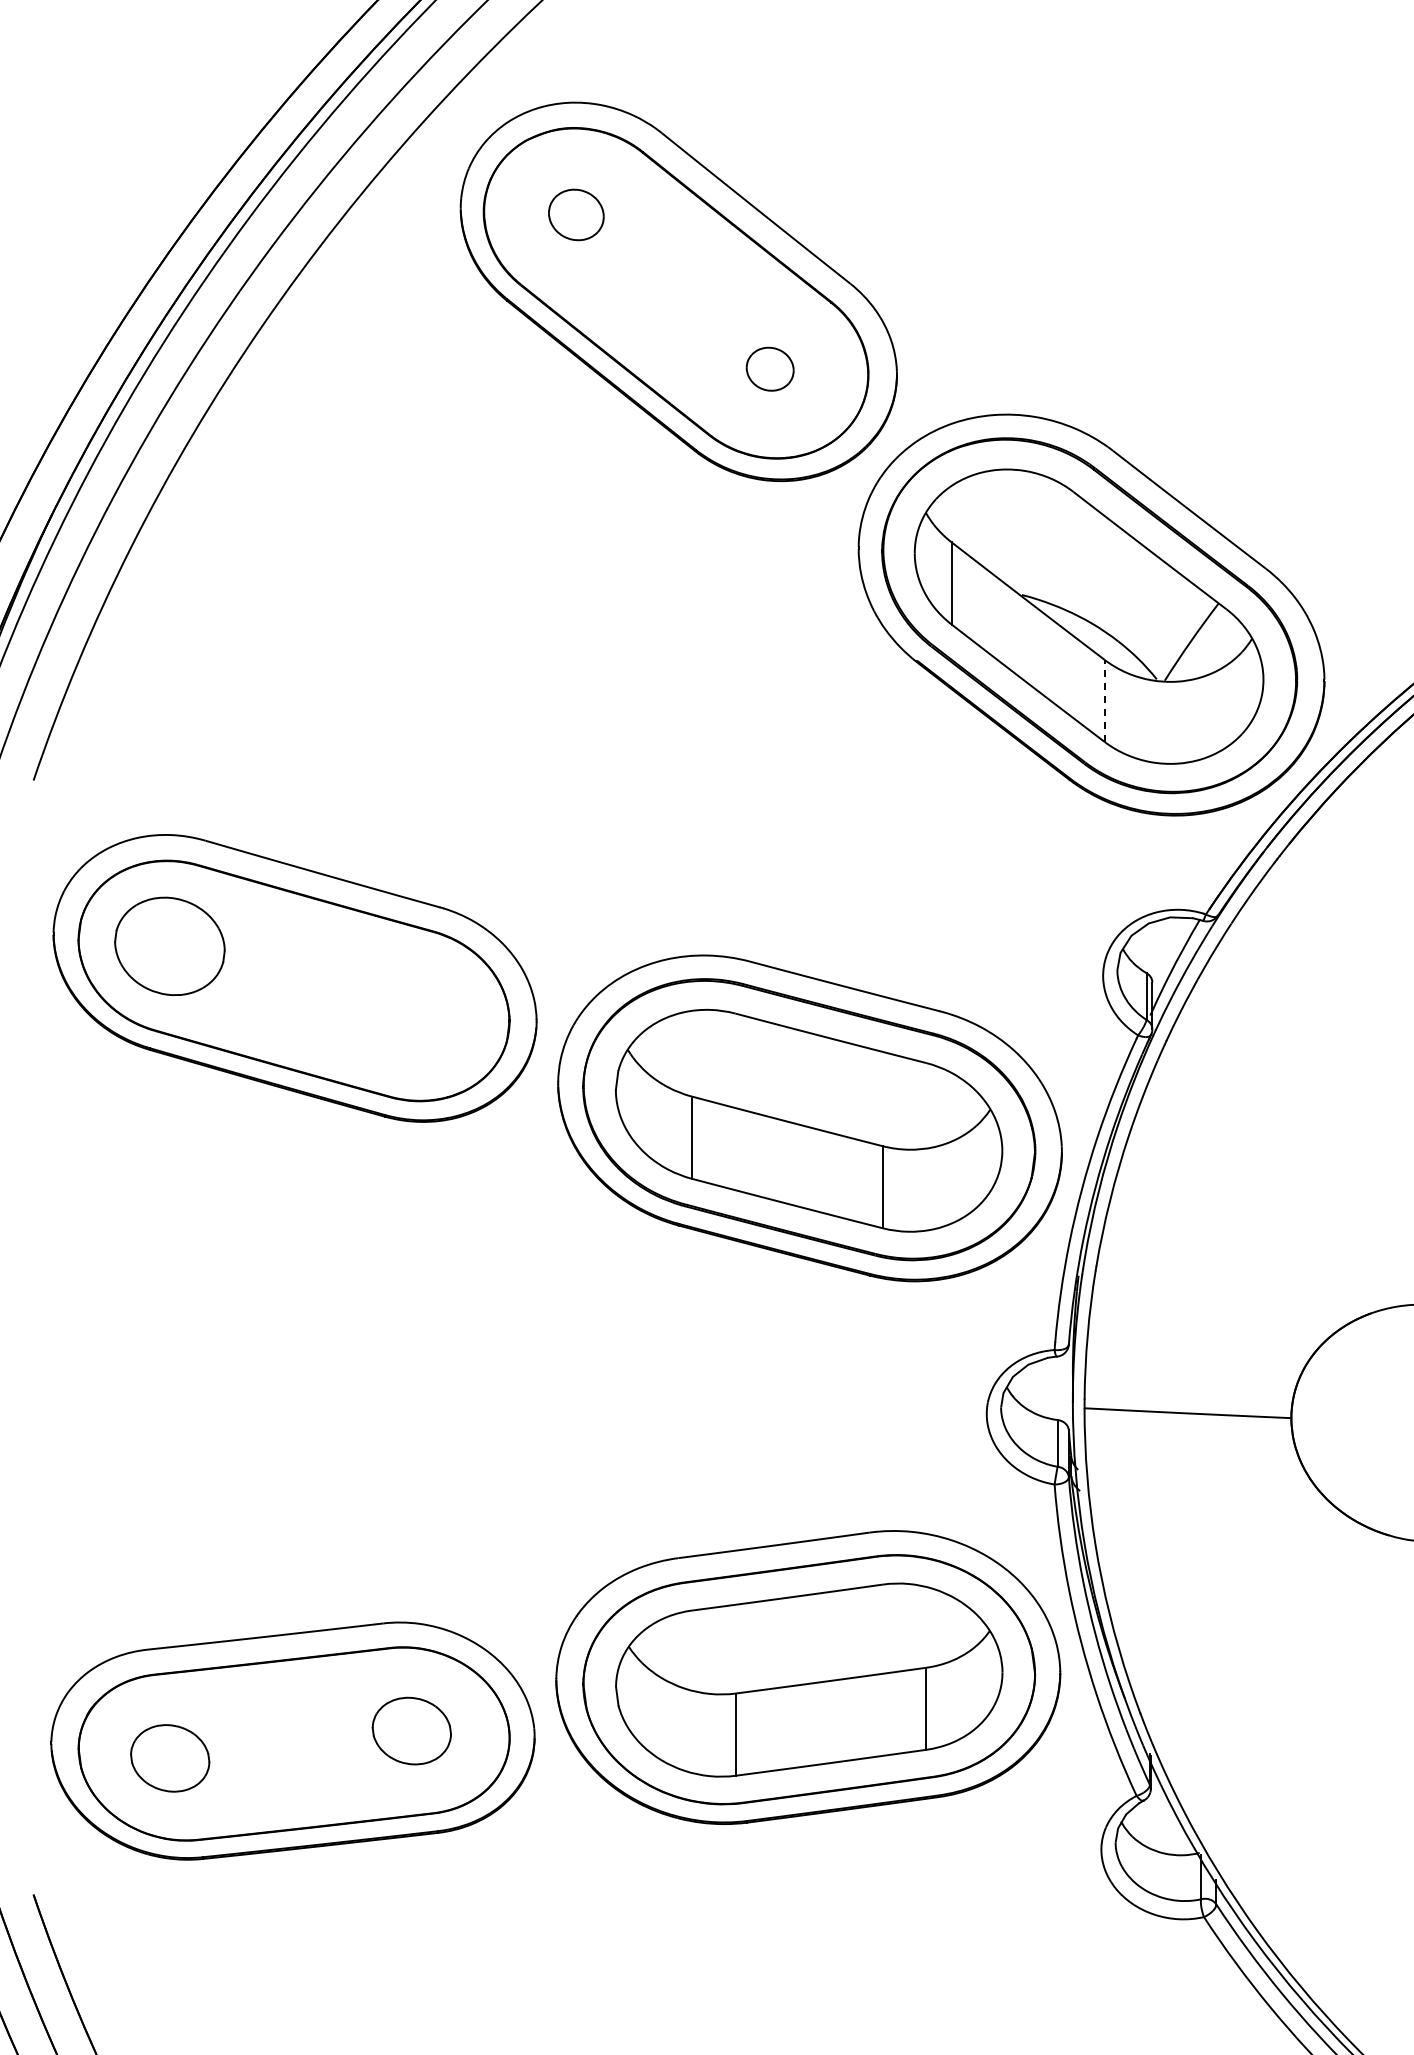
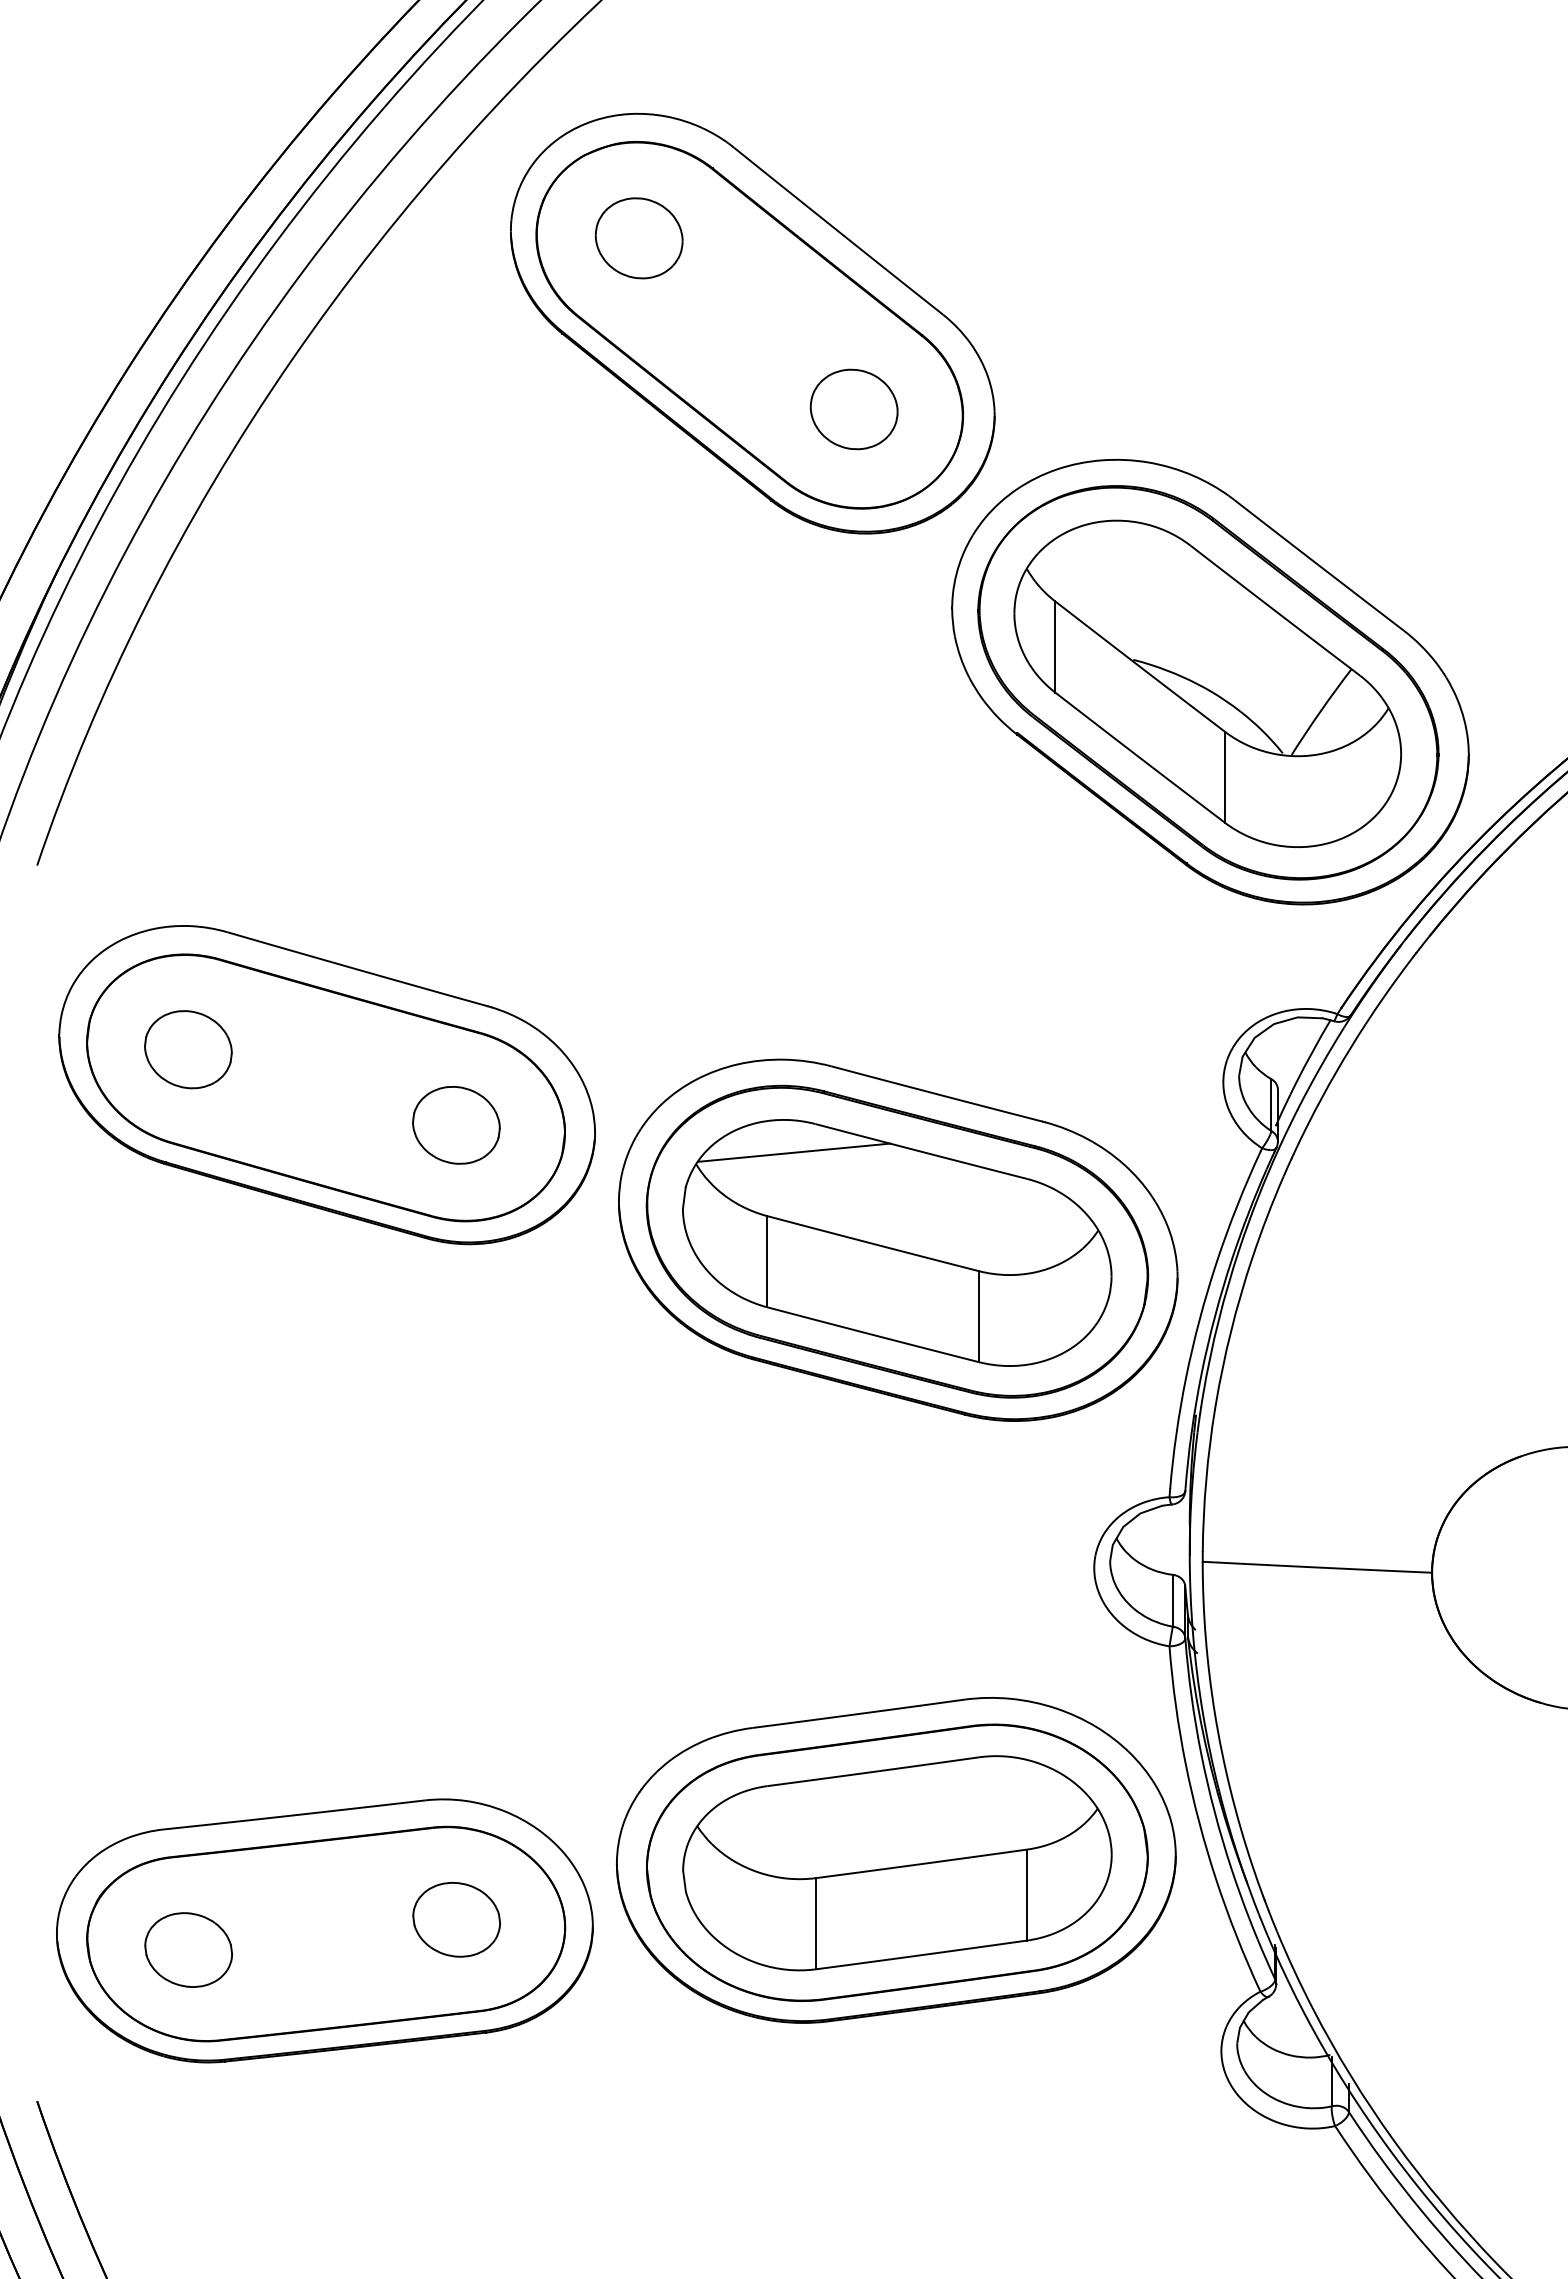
part: (575, 215) -> (638, 238), size x1.43
part: (769, 369) -> (853, 409), size x1.67
line: (1104, 700) -> (1224, 776), dashed -> solid
part: (170, 946) -> (188, 1049), size x0.71
part: (411, 1014) -> (456, 1125), added
line: (716, 1039) -> (794, 1152), added

